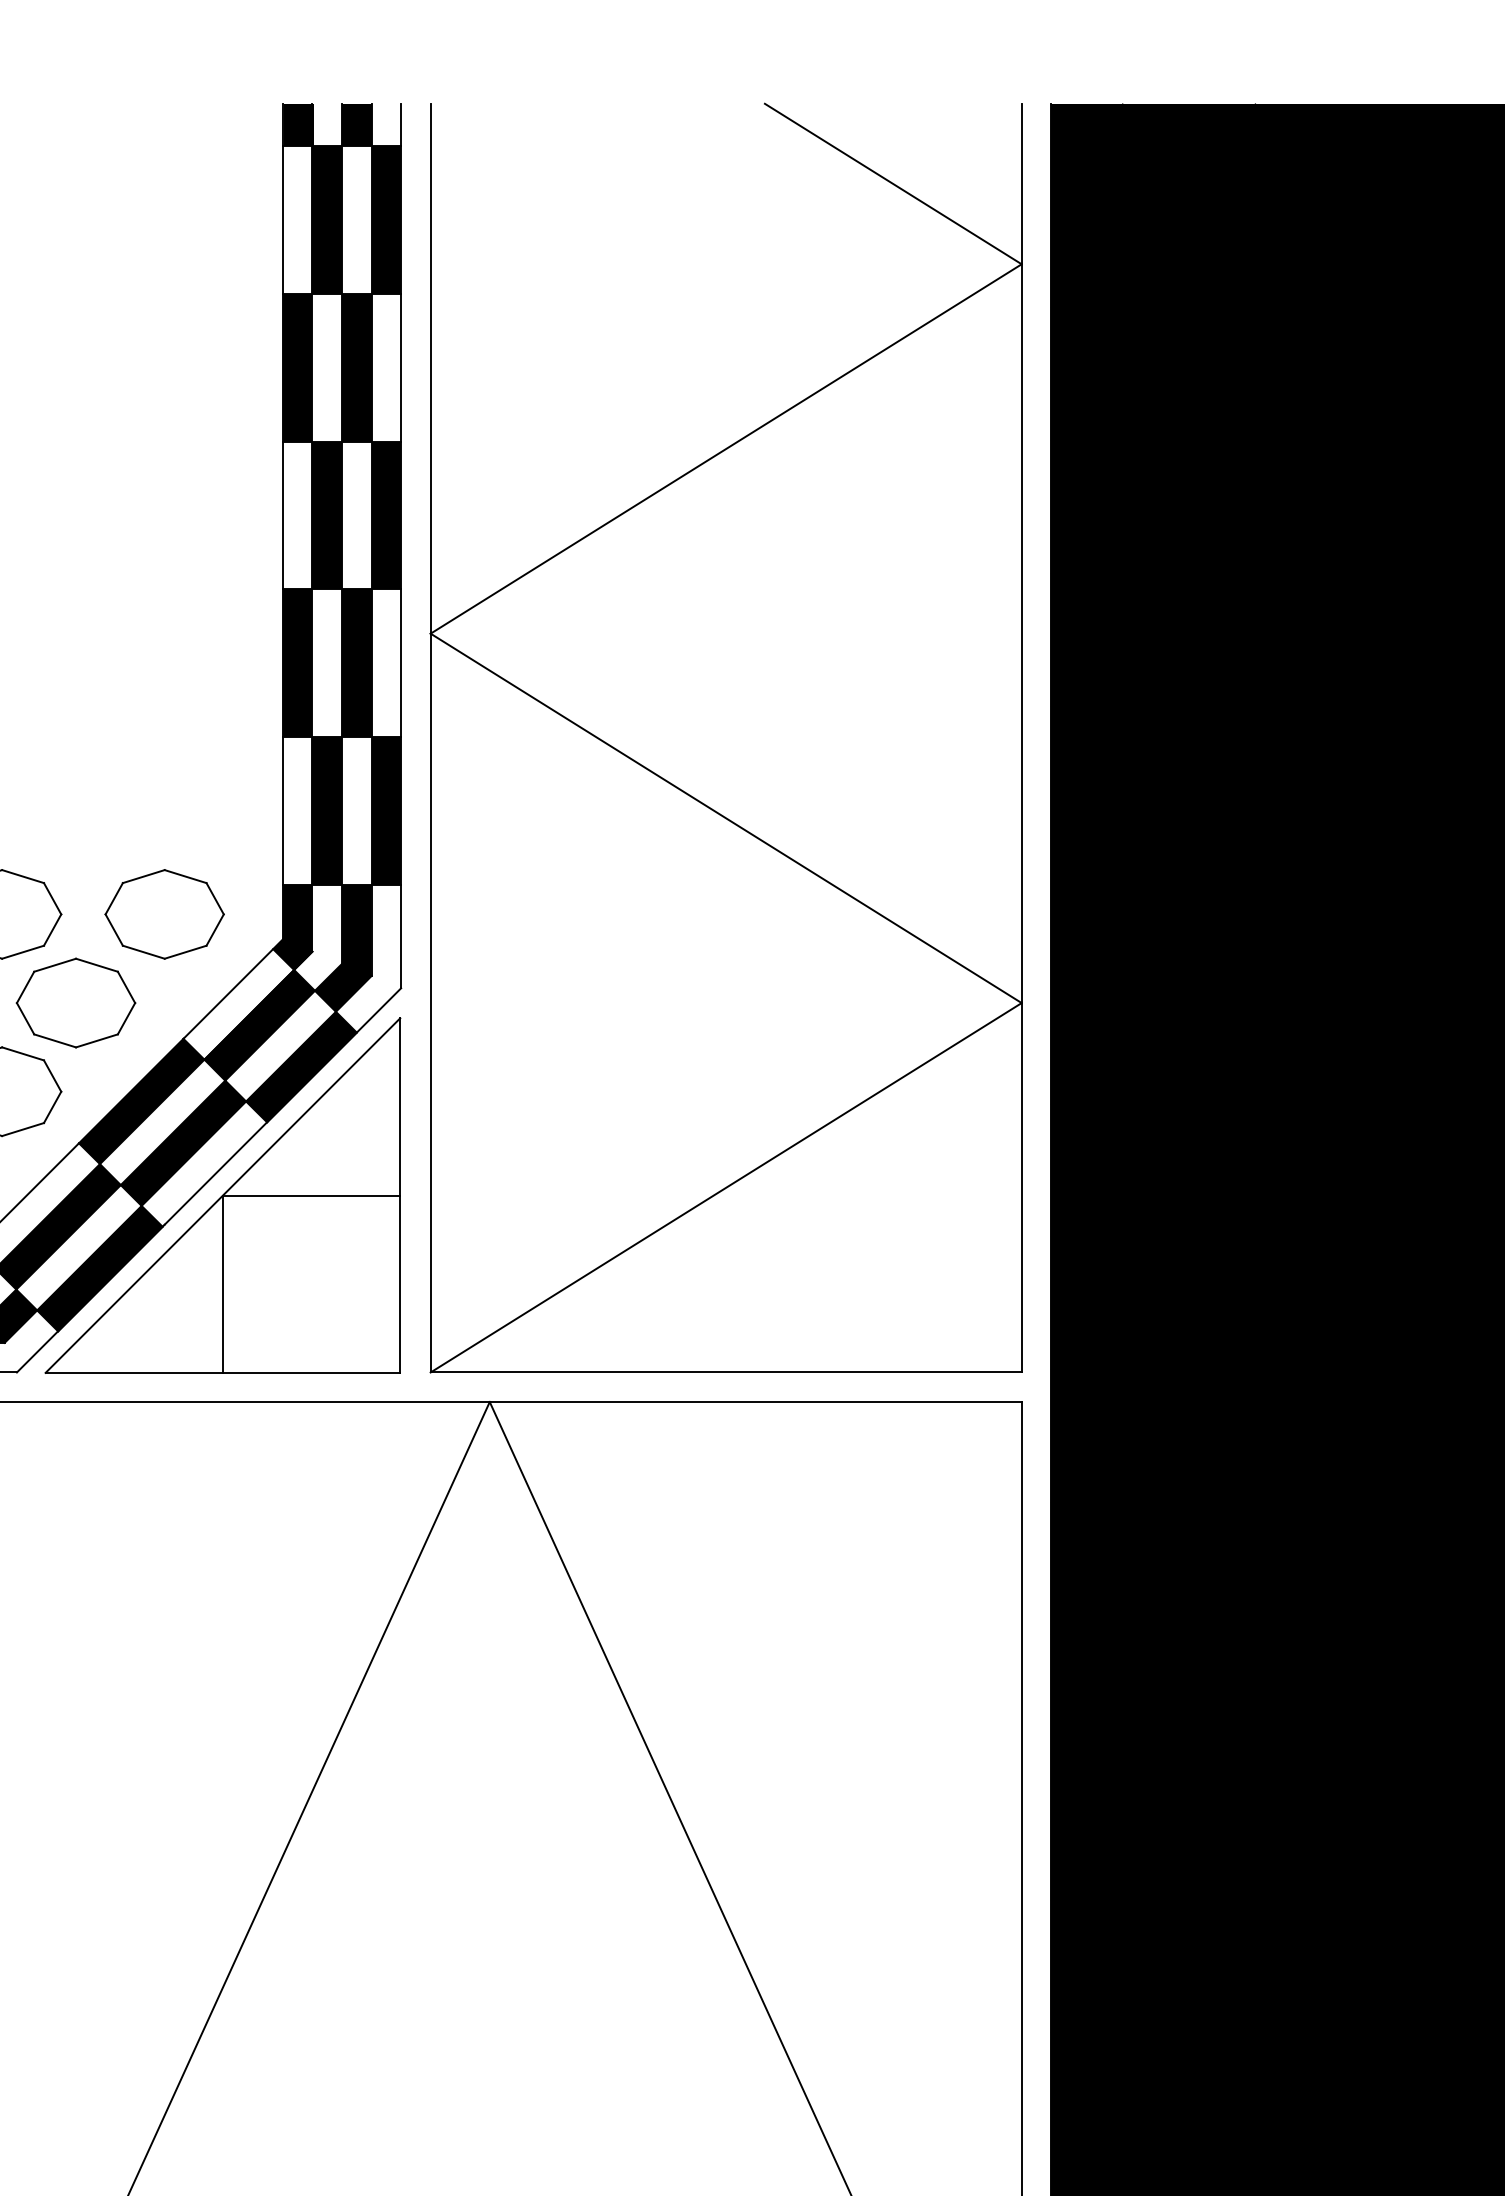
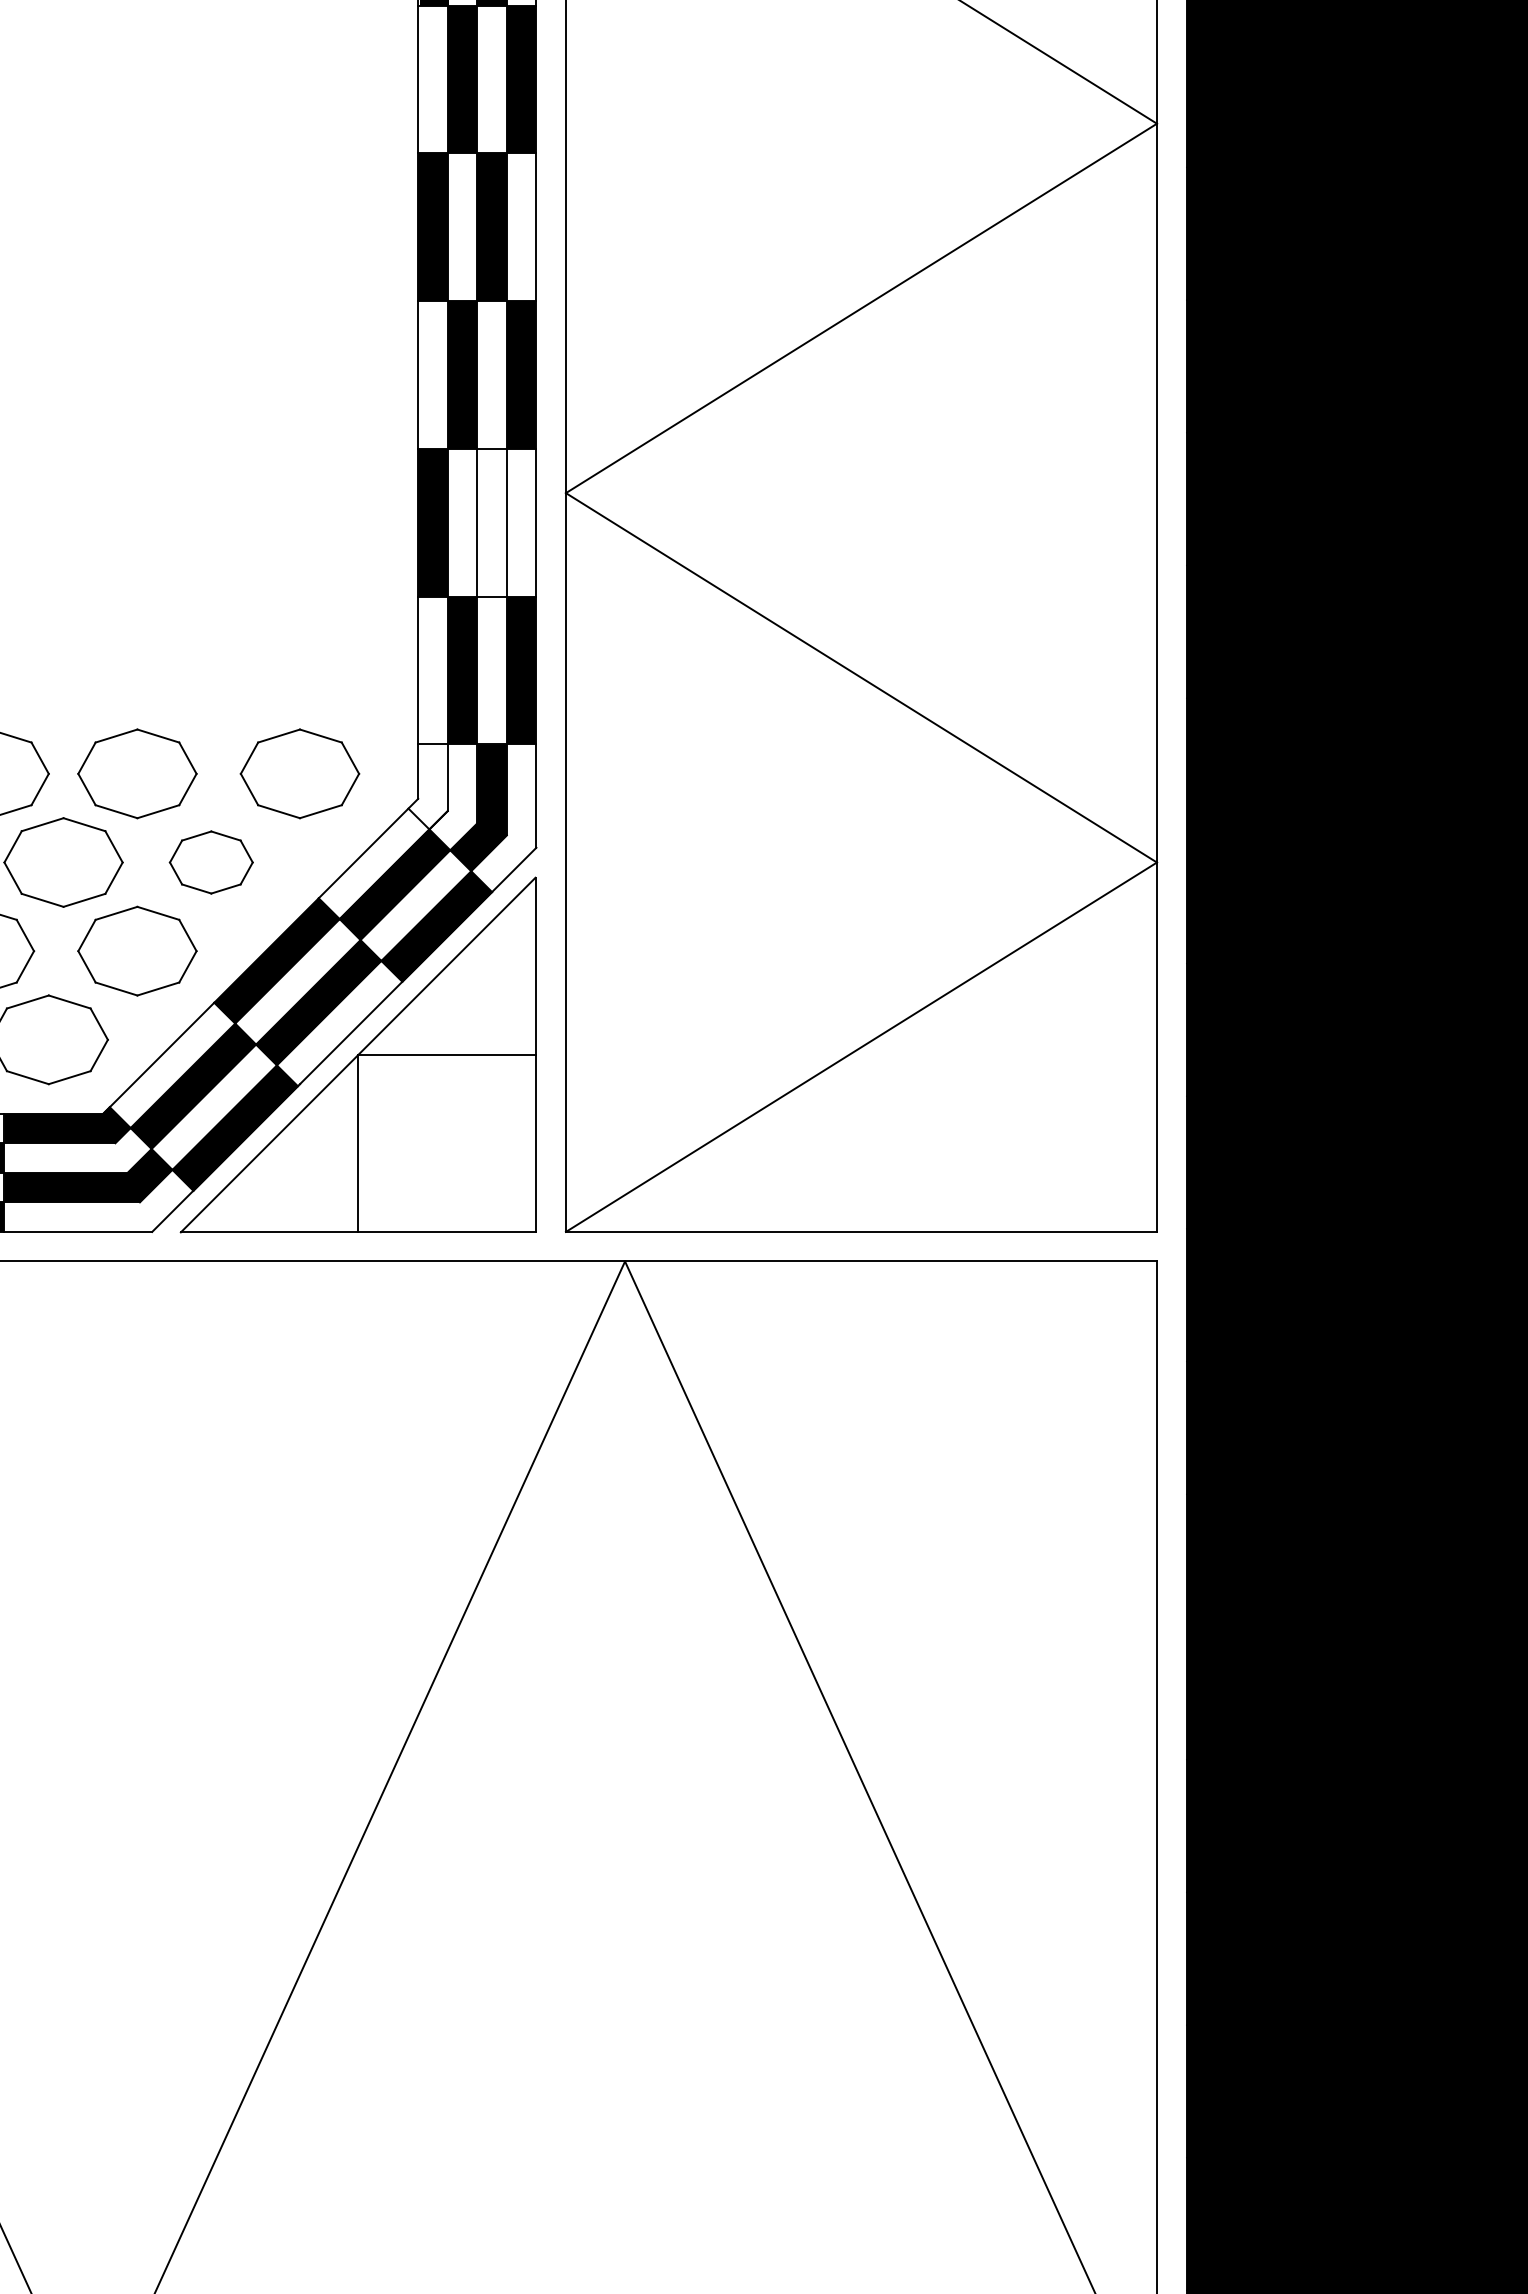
fill: (356, 663) -> (491, 522), removed
fill: (292, 927) -> (427, 786), removed
part: (76, 1003) -> (211, 862), size x0.7

